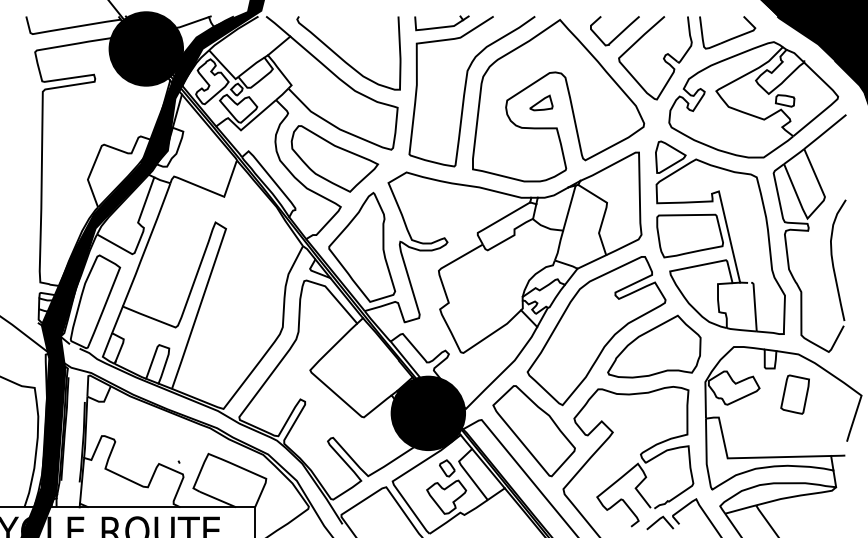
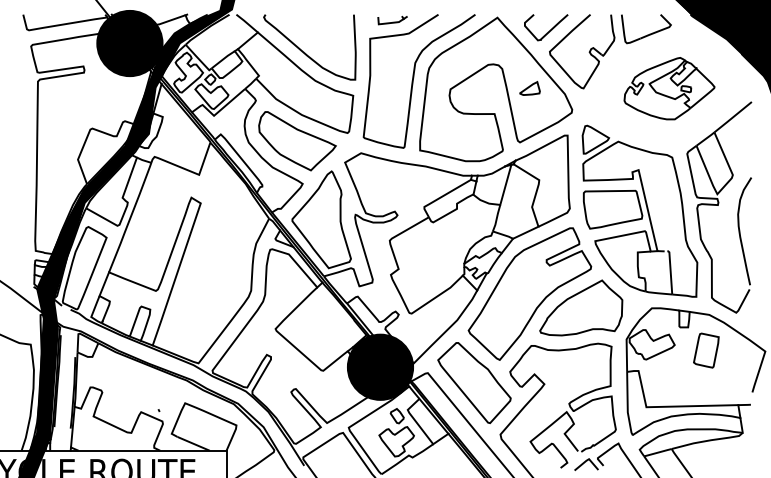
part: (441, 23) -> (392, 20), size x0.6
part: (753, 99) -> (669, 88), size x0.6
part: (540, 102) -> (529, 88), moved

